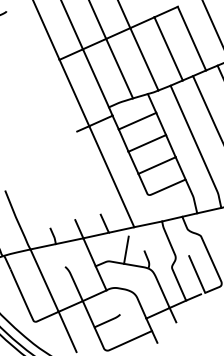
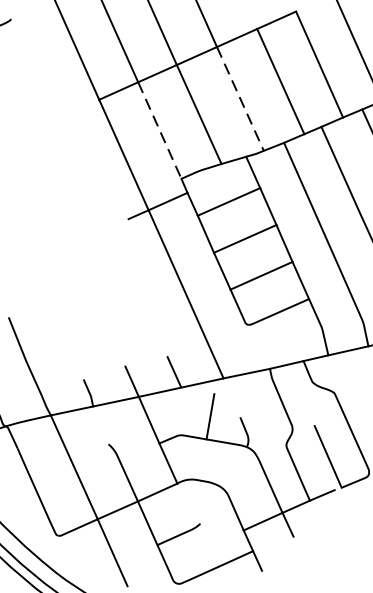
line: (144, 59) -> (240, 99), solid -> dashed
line: (95, 78) -> (159, 130), solid -> dashed

